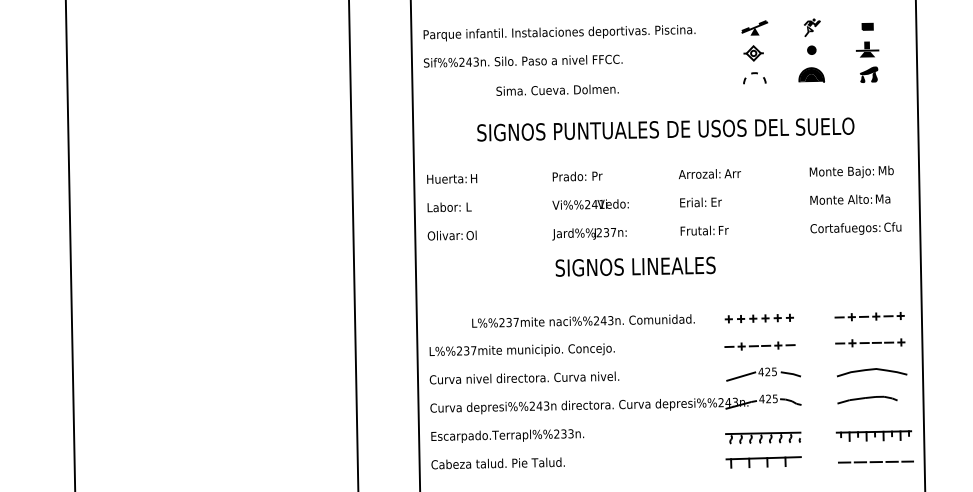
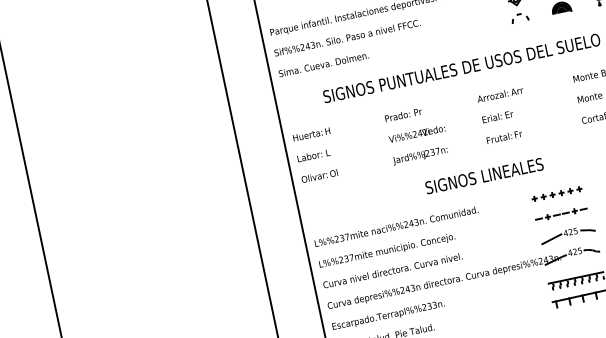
text: (557, 89) -> (323, 64), moved
text: (635, 266) -> (484, 175), moved
text: (583, 320) -> (396, 226), moved

